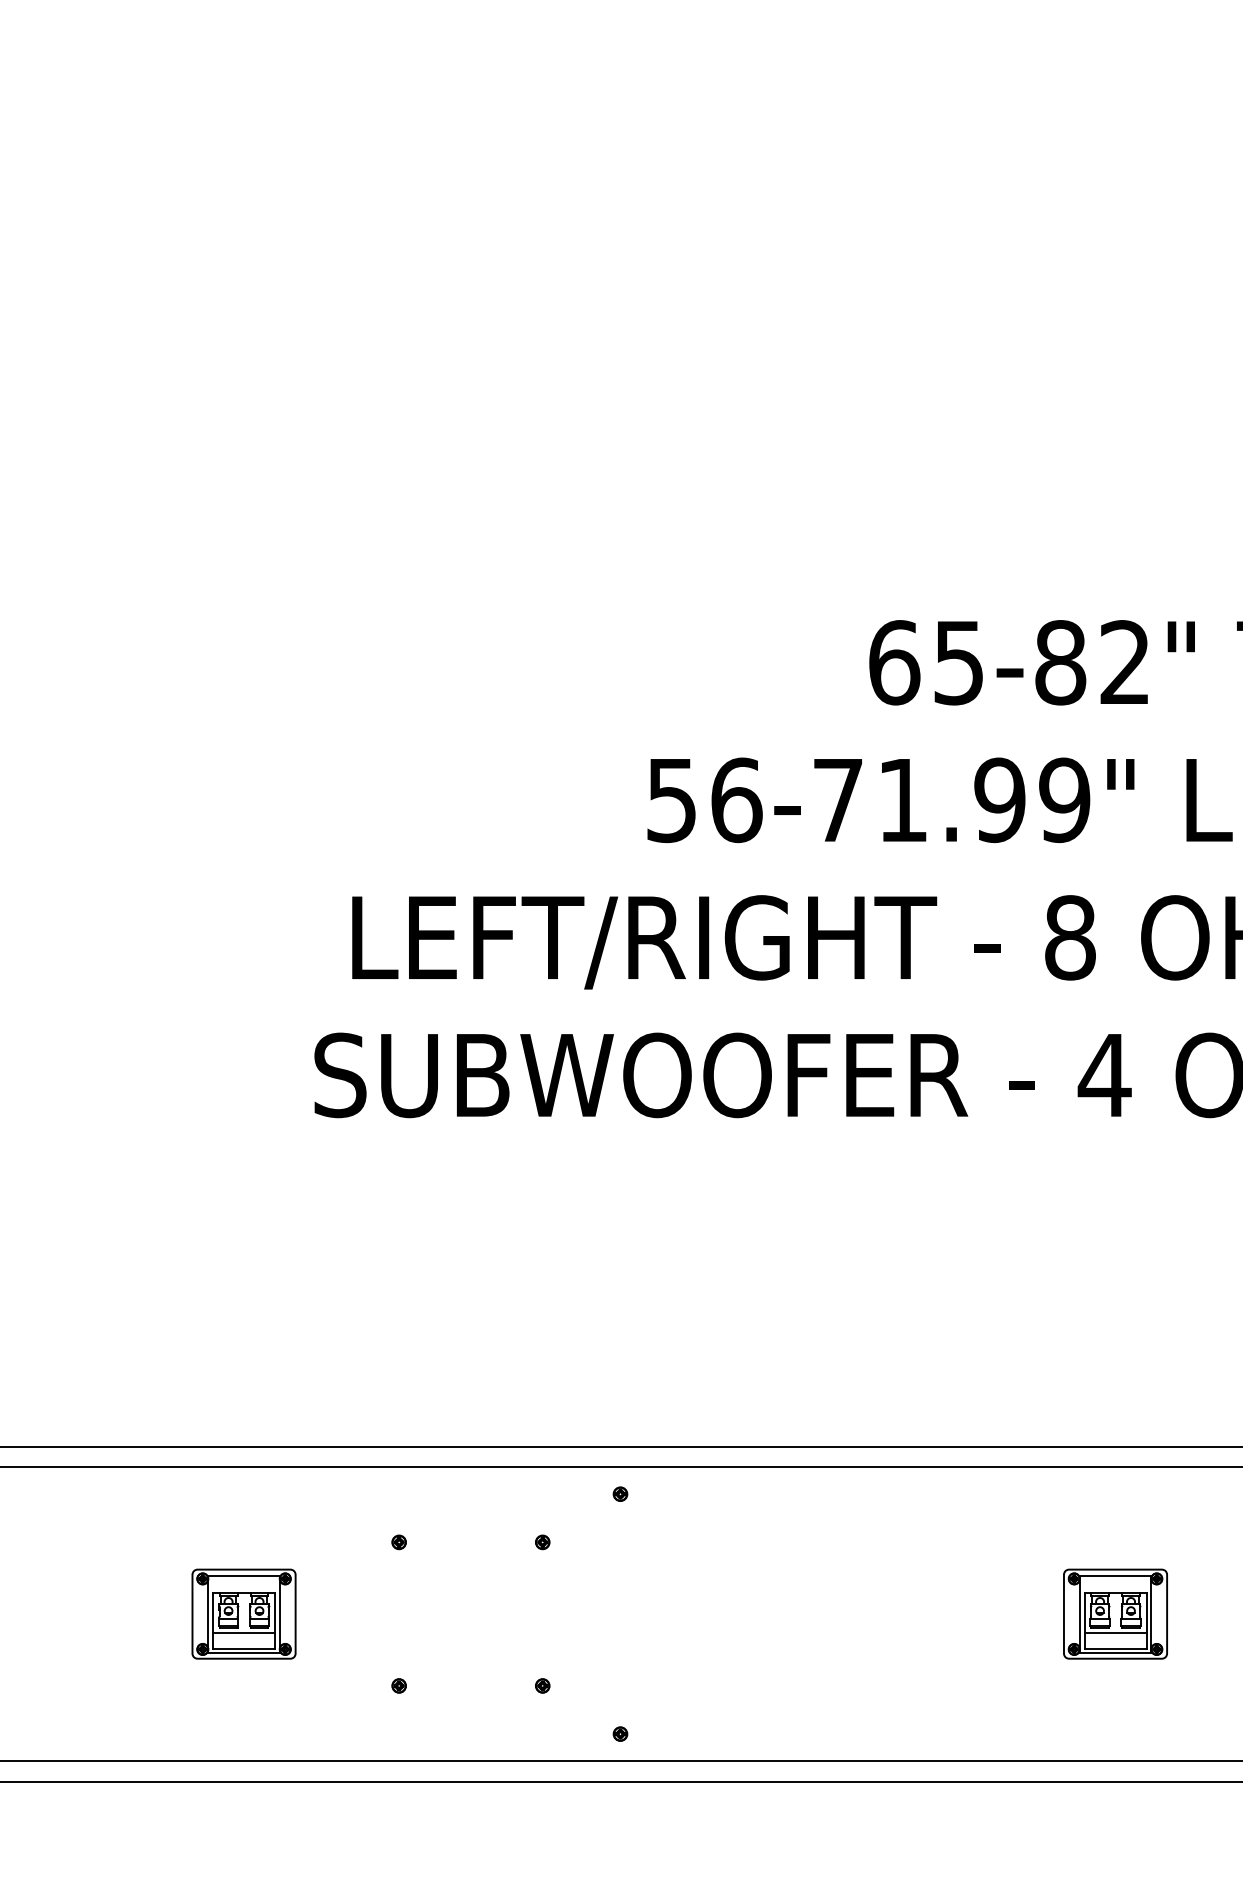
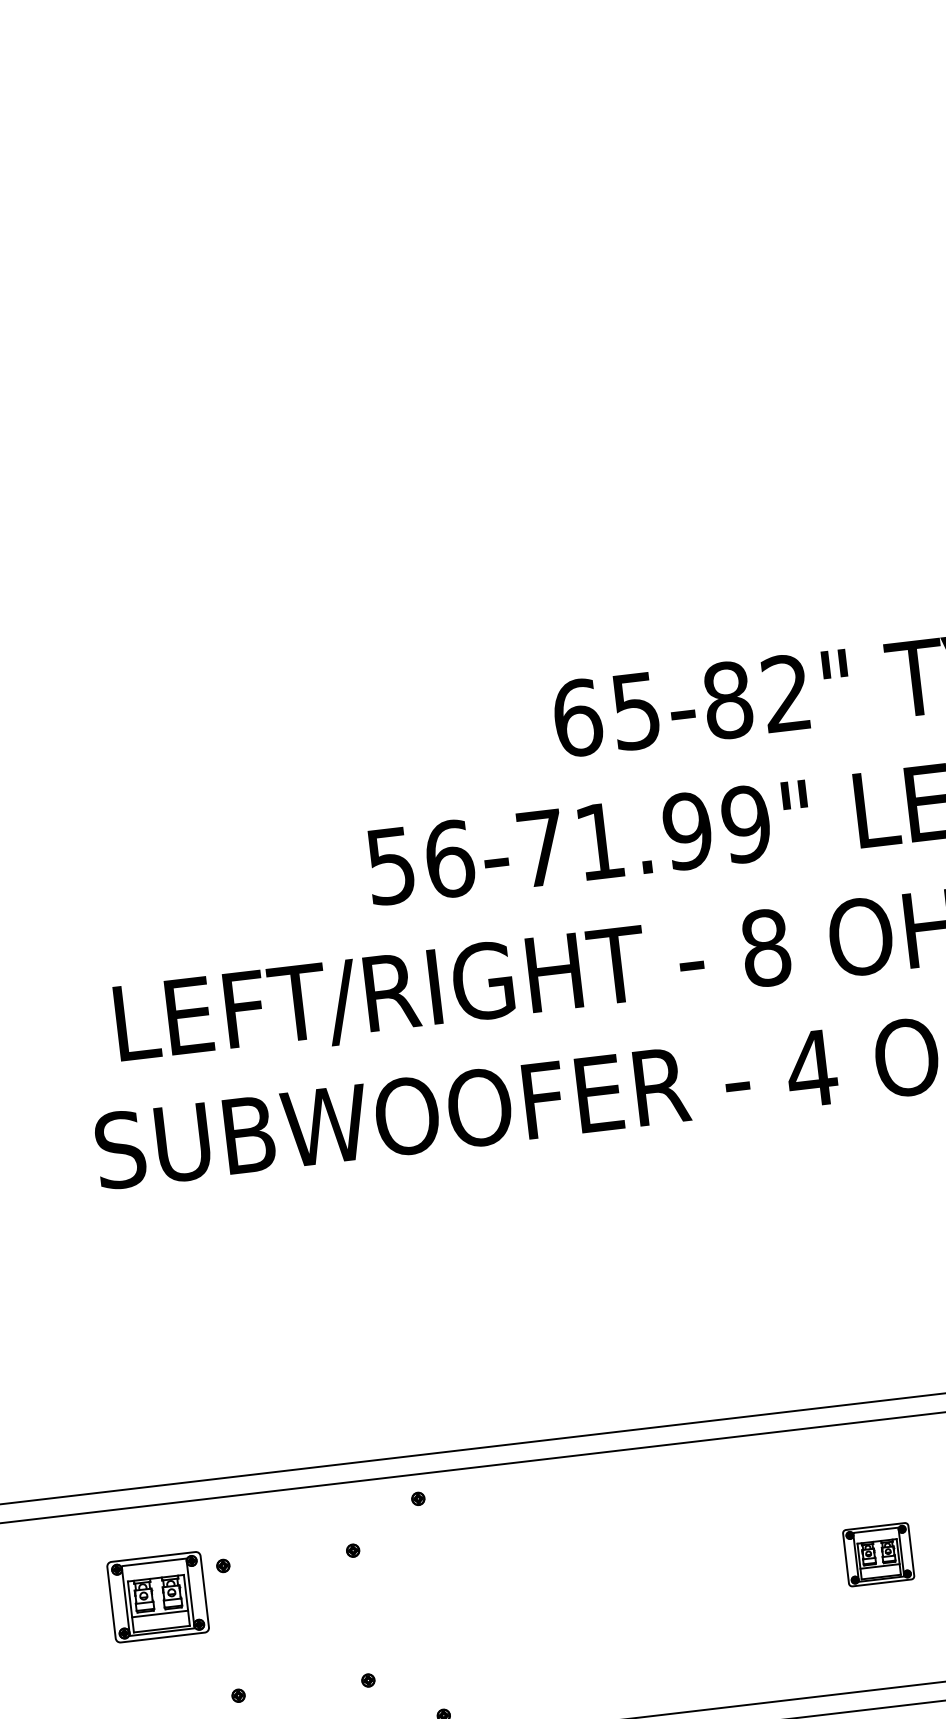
part: (243, 1613) -> (157, 1596), moved
part: (1115, 1613) -> (878, 1554), size x0.7

